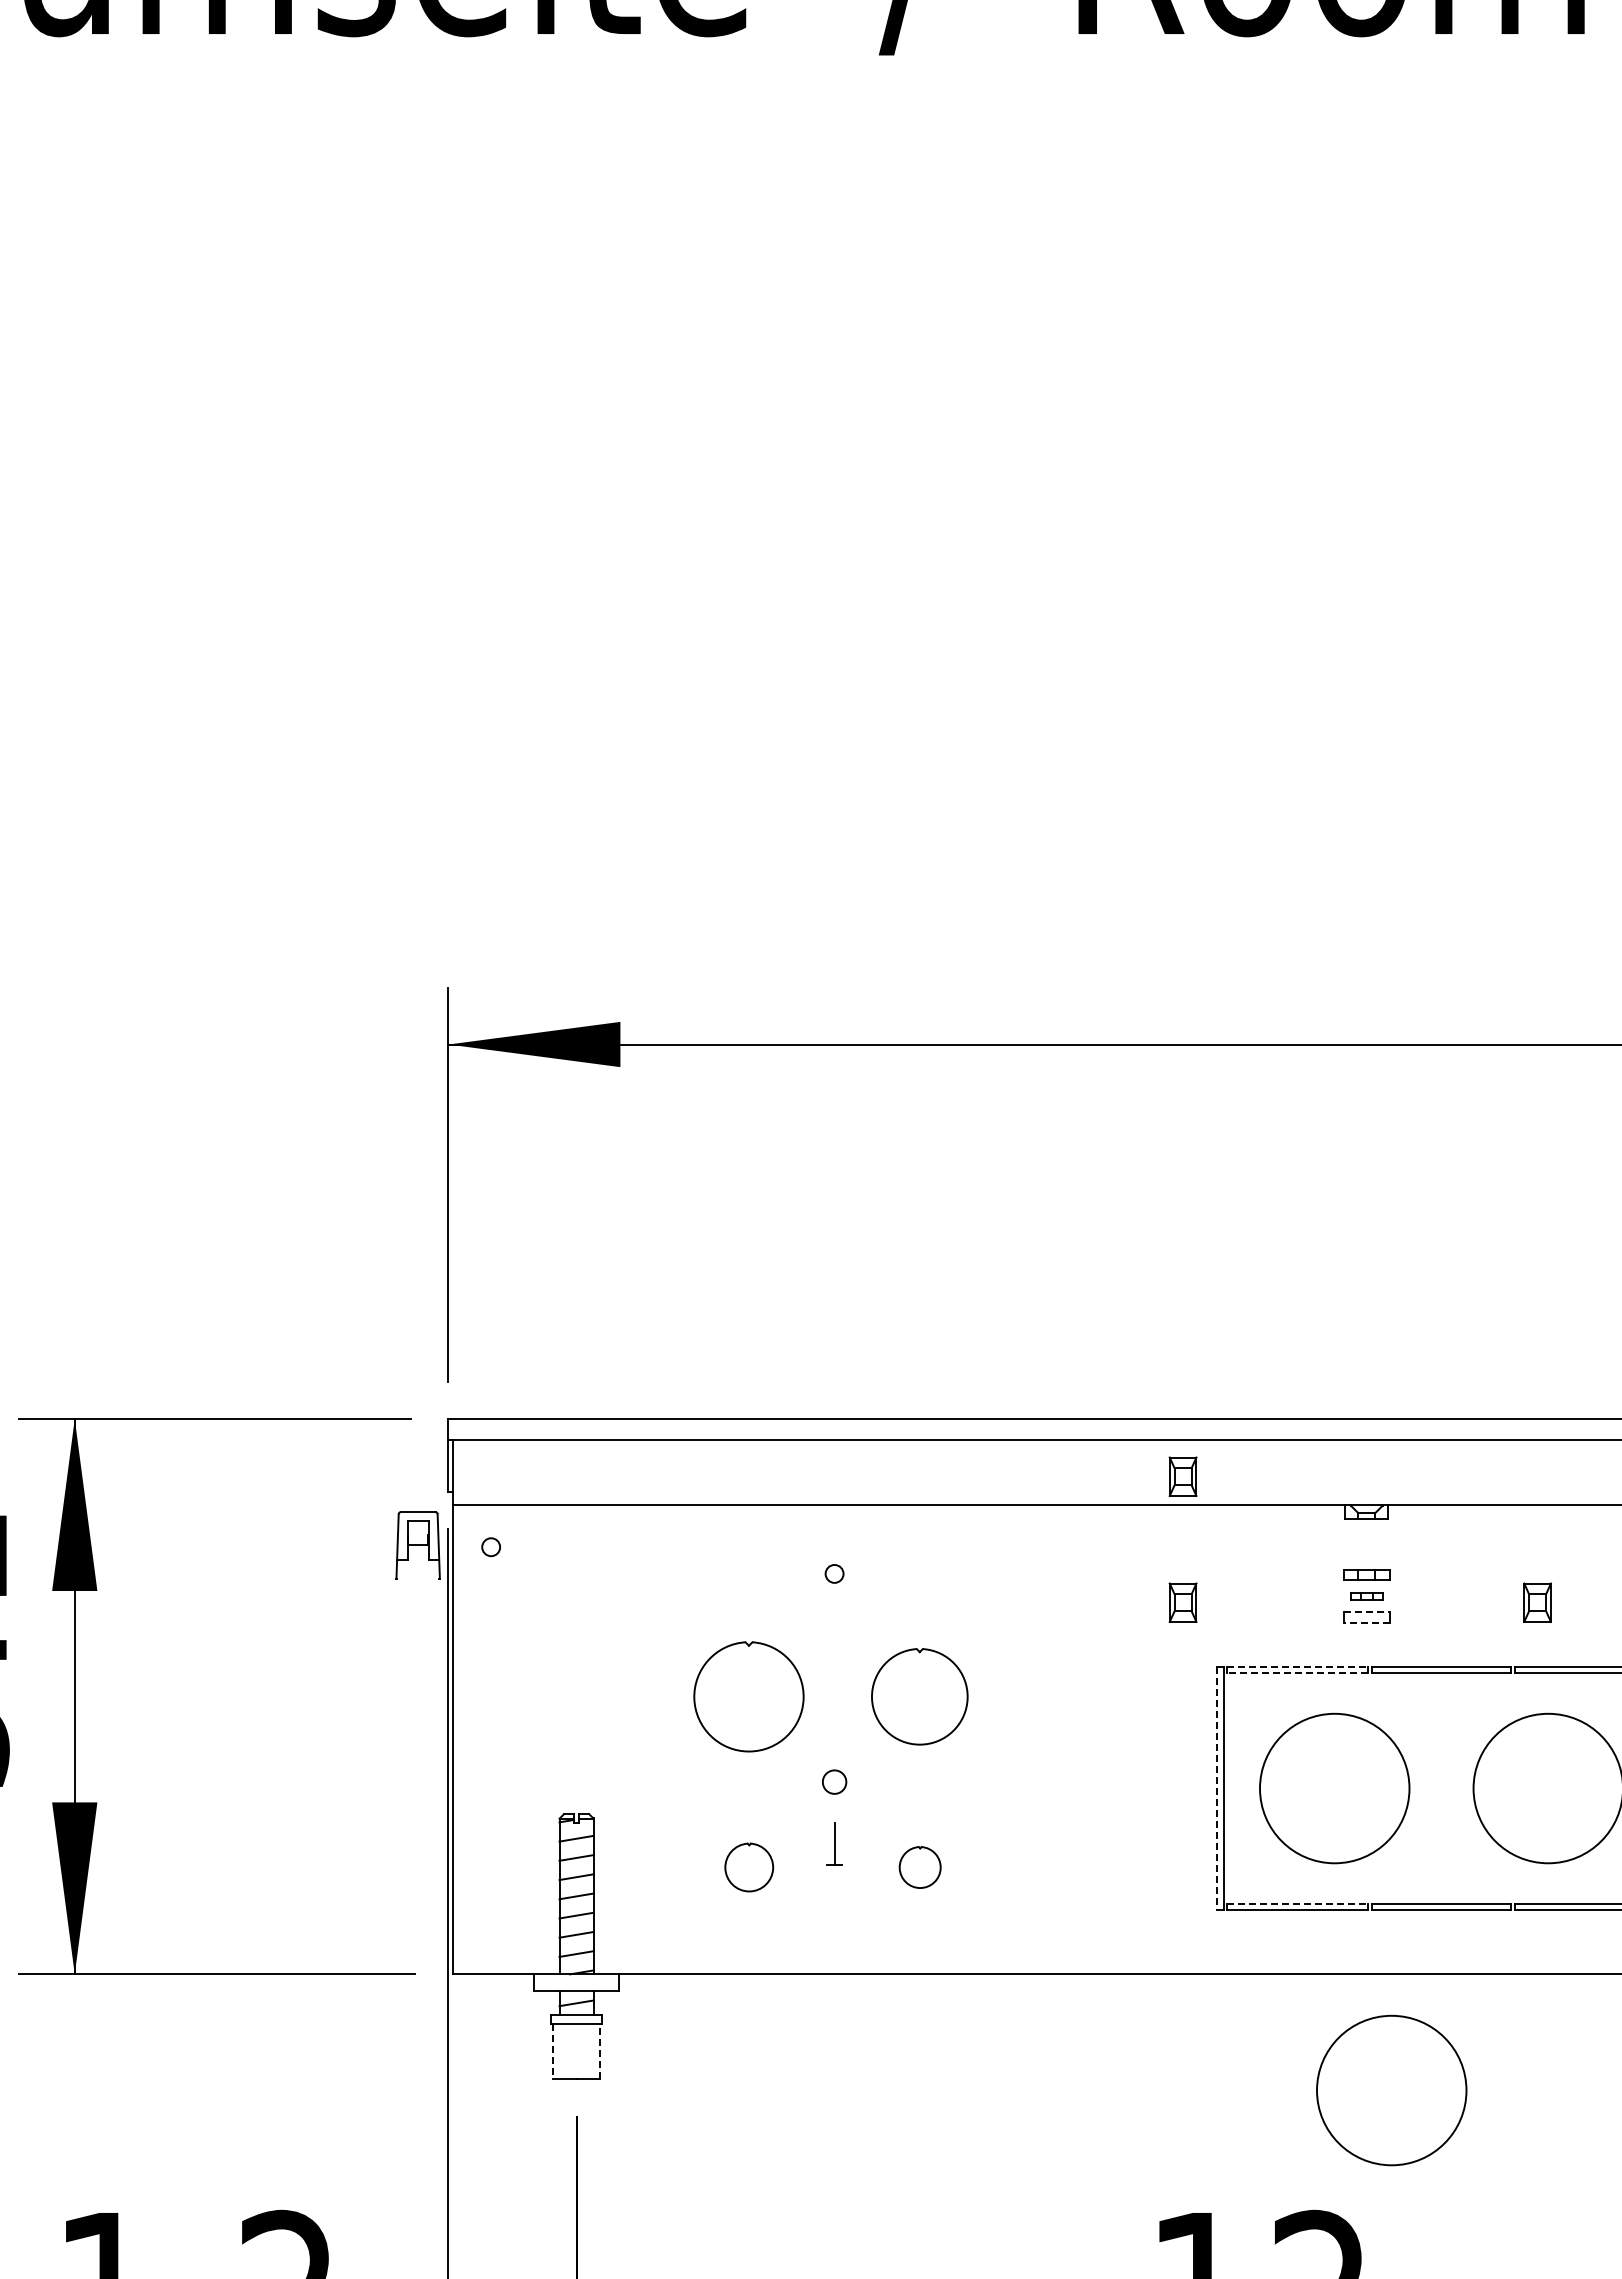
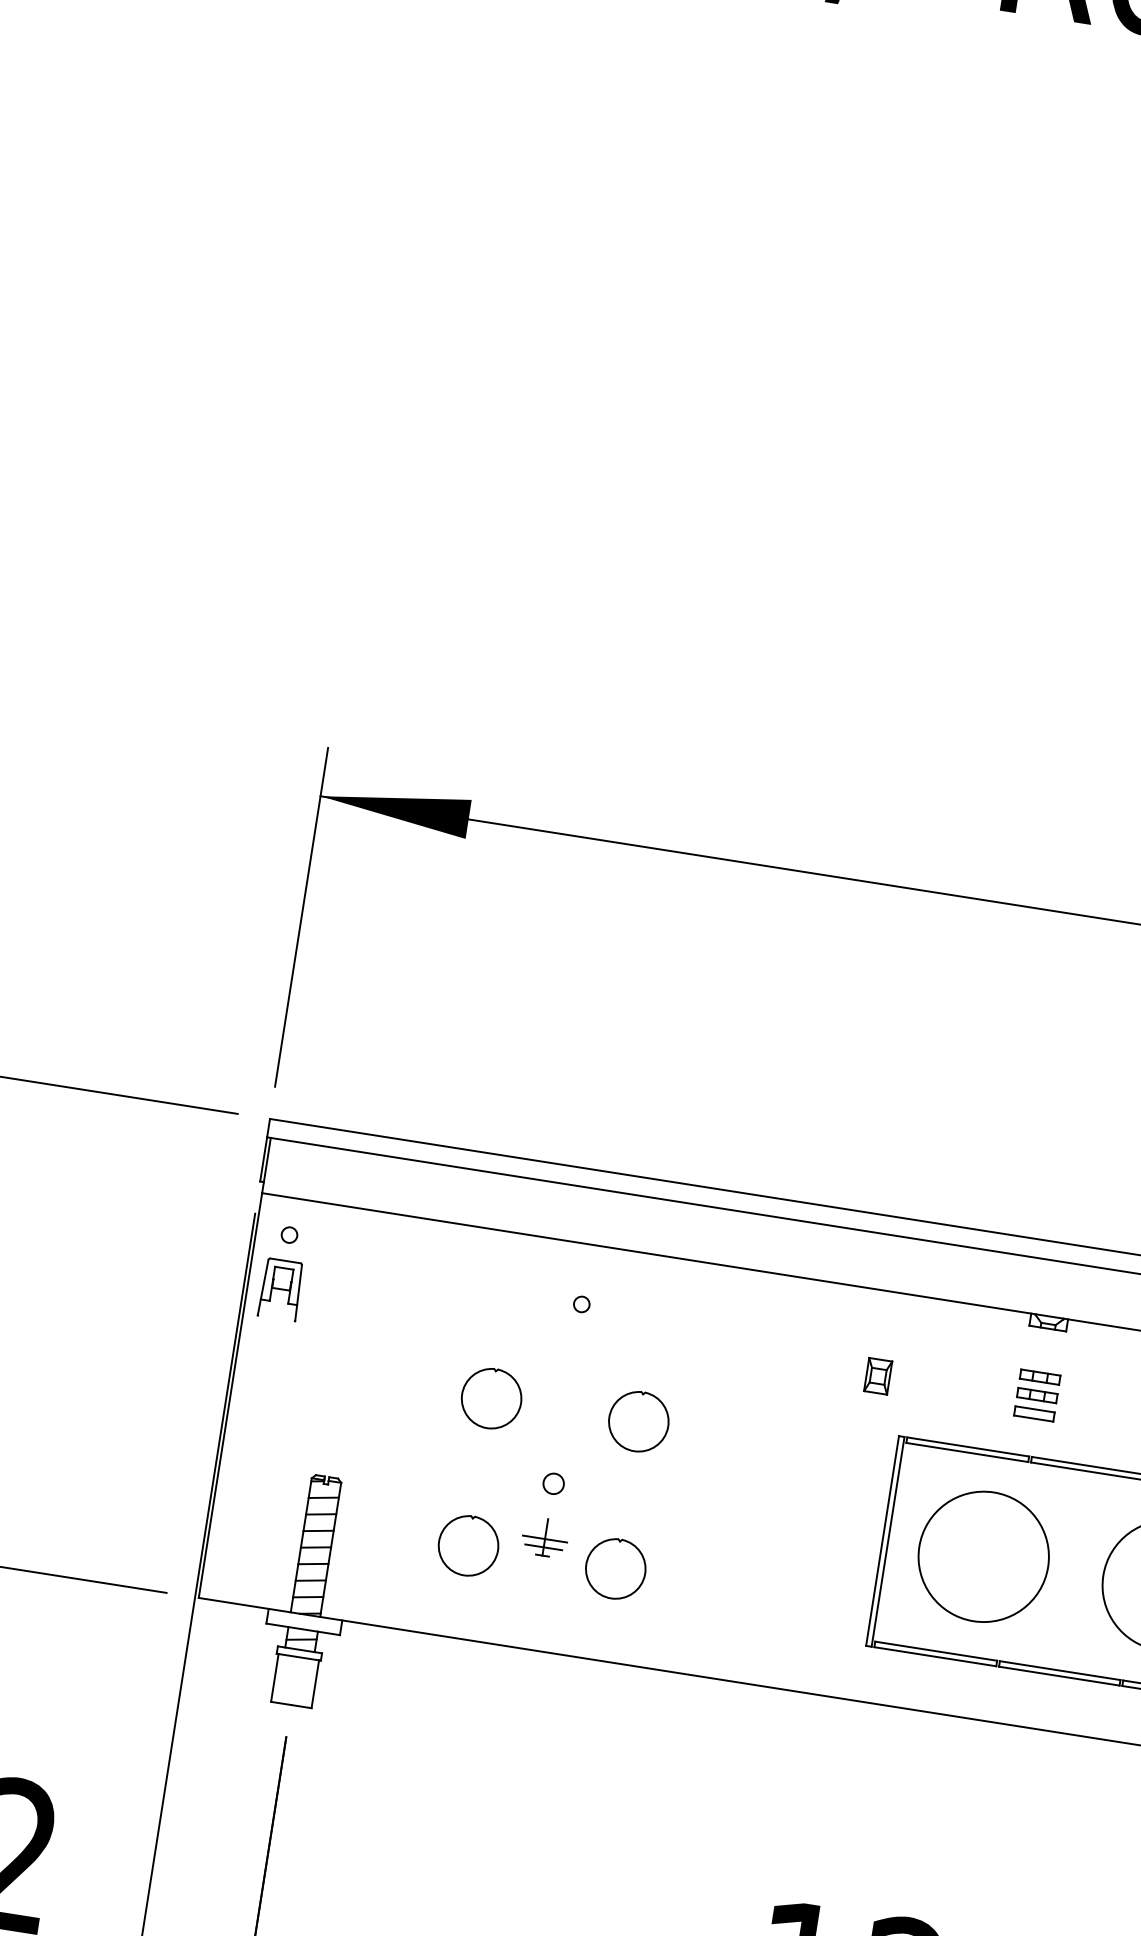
part: (1182, 1476) -> (894, 1267), removed
part: (417, 1545) -> (280, 1289), moved
part: (1366, 1596) -> (1037, 1395), size x1.43
line: (1366, 1612) -> (1034, 1409), dashed -> solid
line: (1366, 1623) -> (1033, 1418), dashed -> solid
line: (1297, 1666) -> (968, 1446), dashed -> solid
line: (1297, 1673) -> (967, 1452), dashed -> solid
part: (749, 1696) -> (491, 1398), size x0.62
part: (920, 1696) -> (639, 1421), size x0.71
line: (1217, 1788) -> (882, 1541), dashed -> solid
line: (834, 1846) -> (544, 1539), added
line: (834, 1855) -> (543, 1547), added
part: (749, 1867) -> (468, 1545), size x1.43
part: (920, 1867) -> (616, 1568), size x1.67
line: (1297, 1903) -> (936, 1650), dashed -> solid
line: (553, 2051) -> (275, 1678), dashed -> solid
line: (600, 2051) -> (315, 1684), dashed -> solid
circle: (1391, 2090) -> (991, 1824), removed

